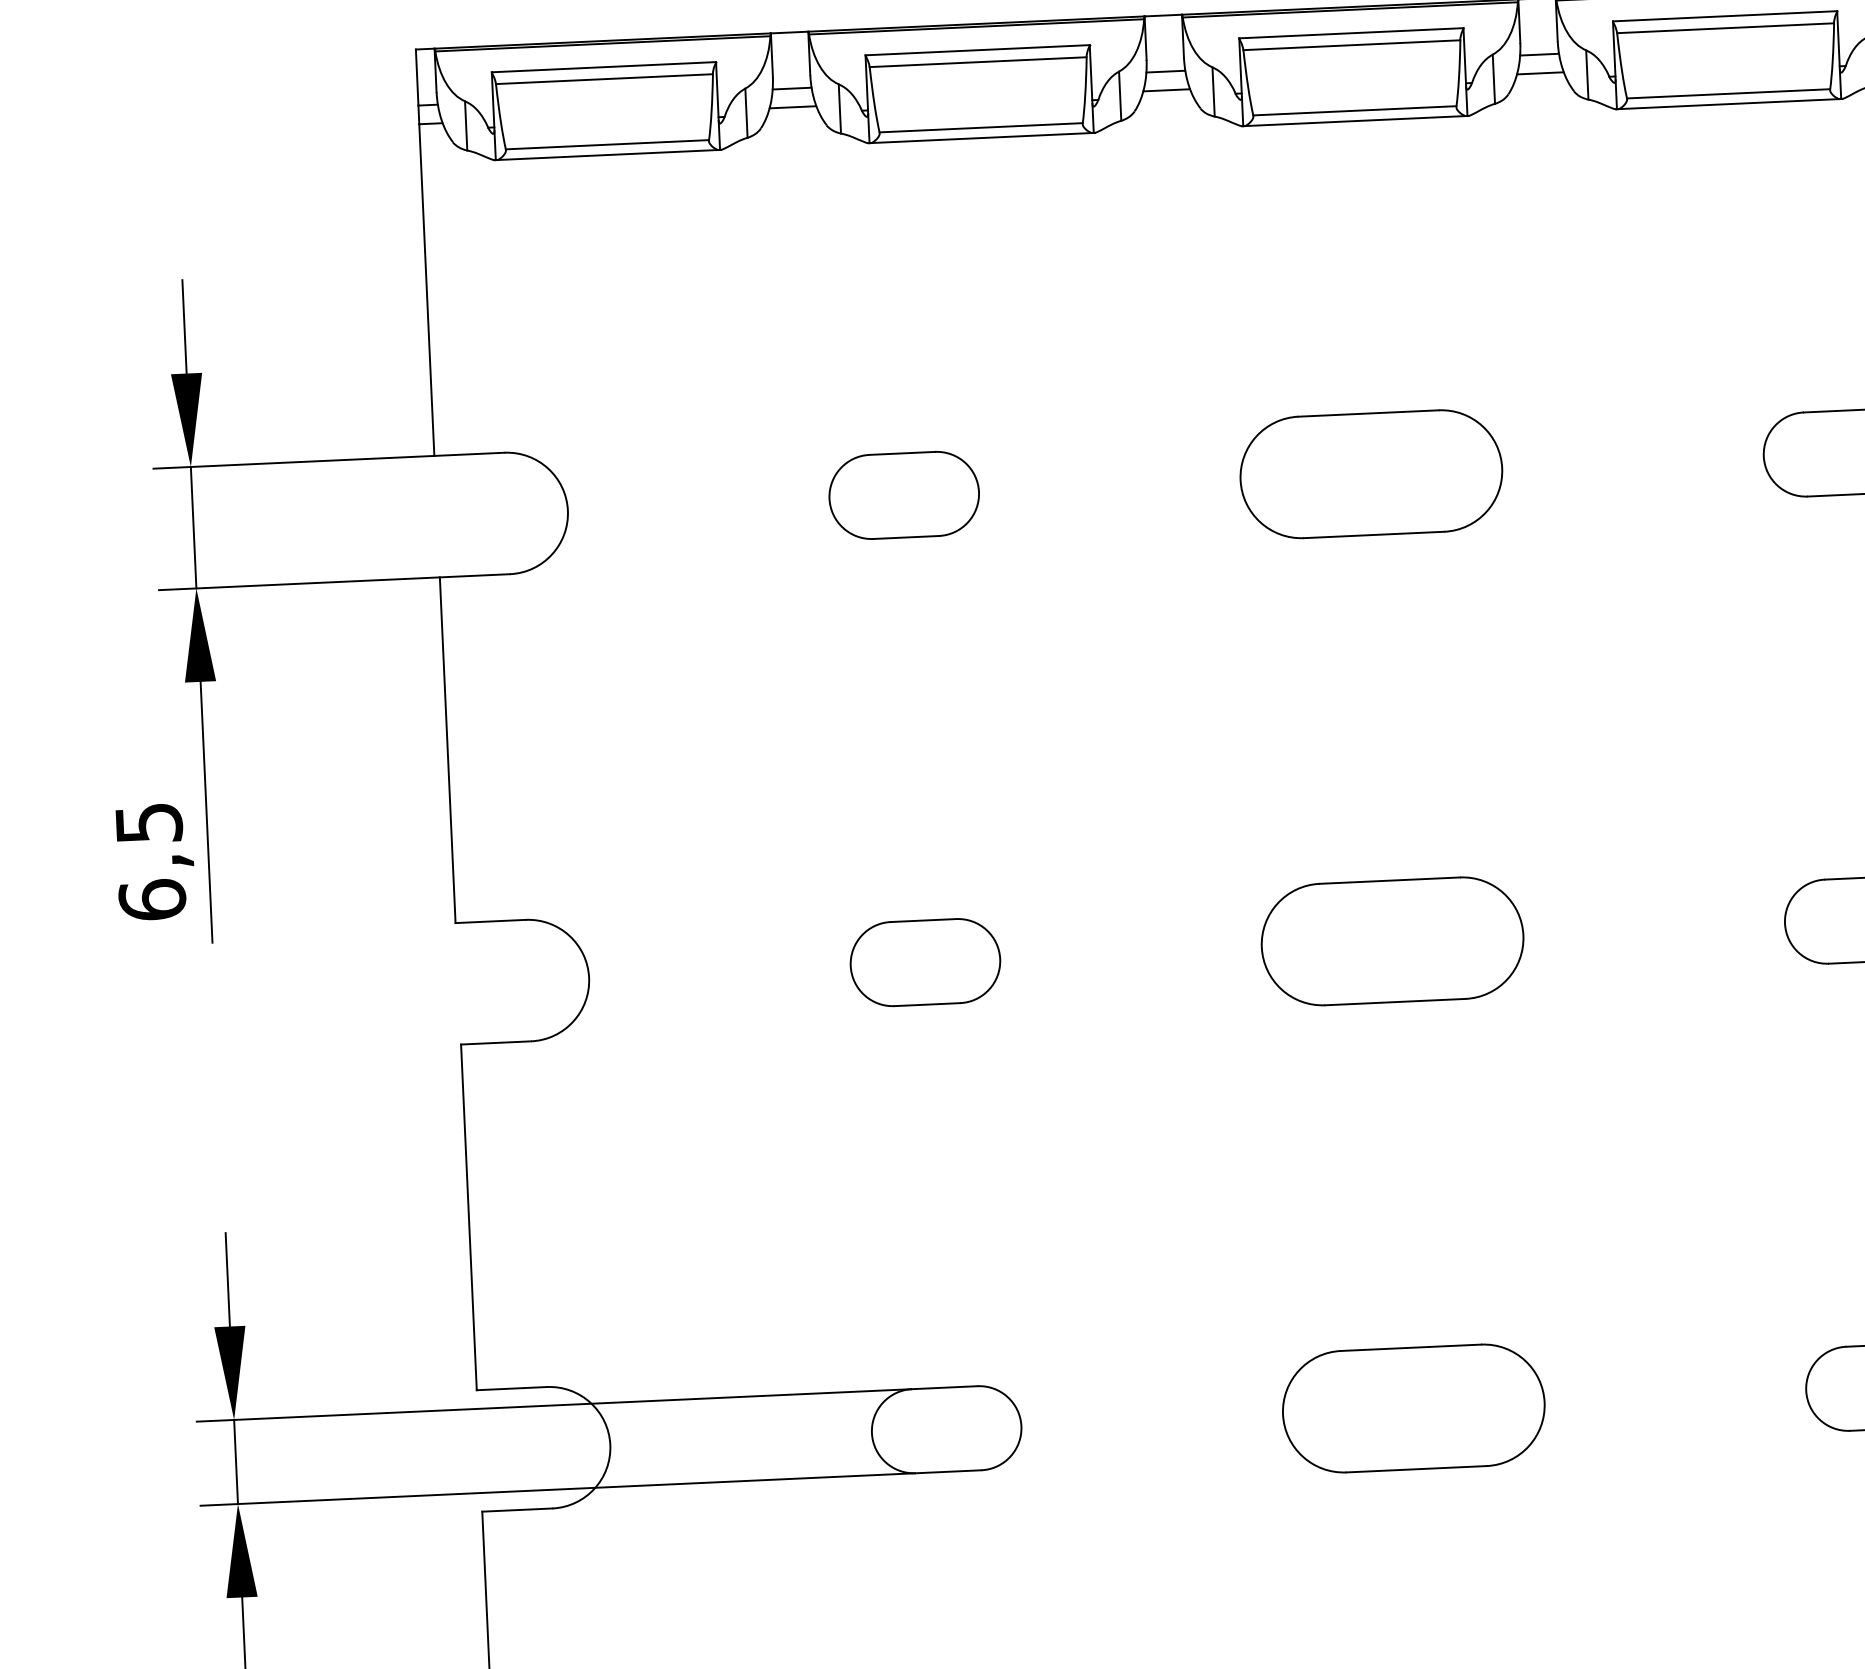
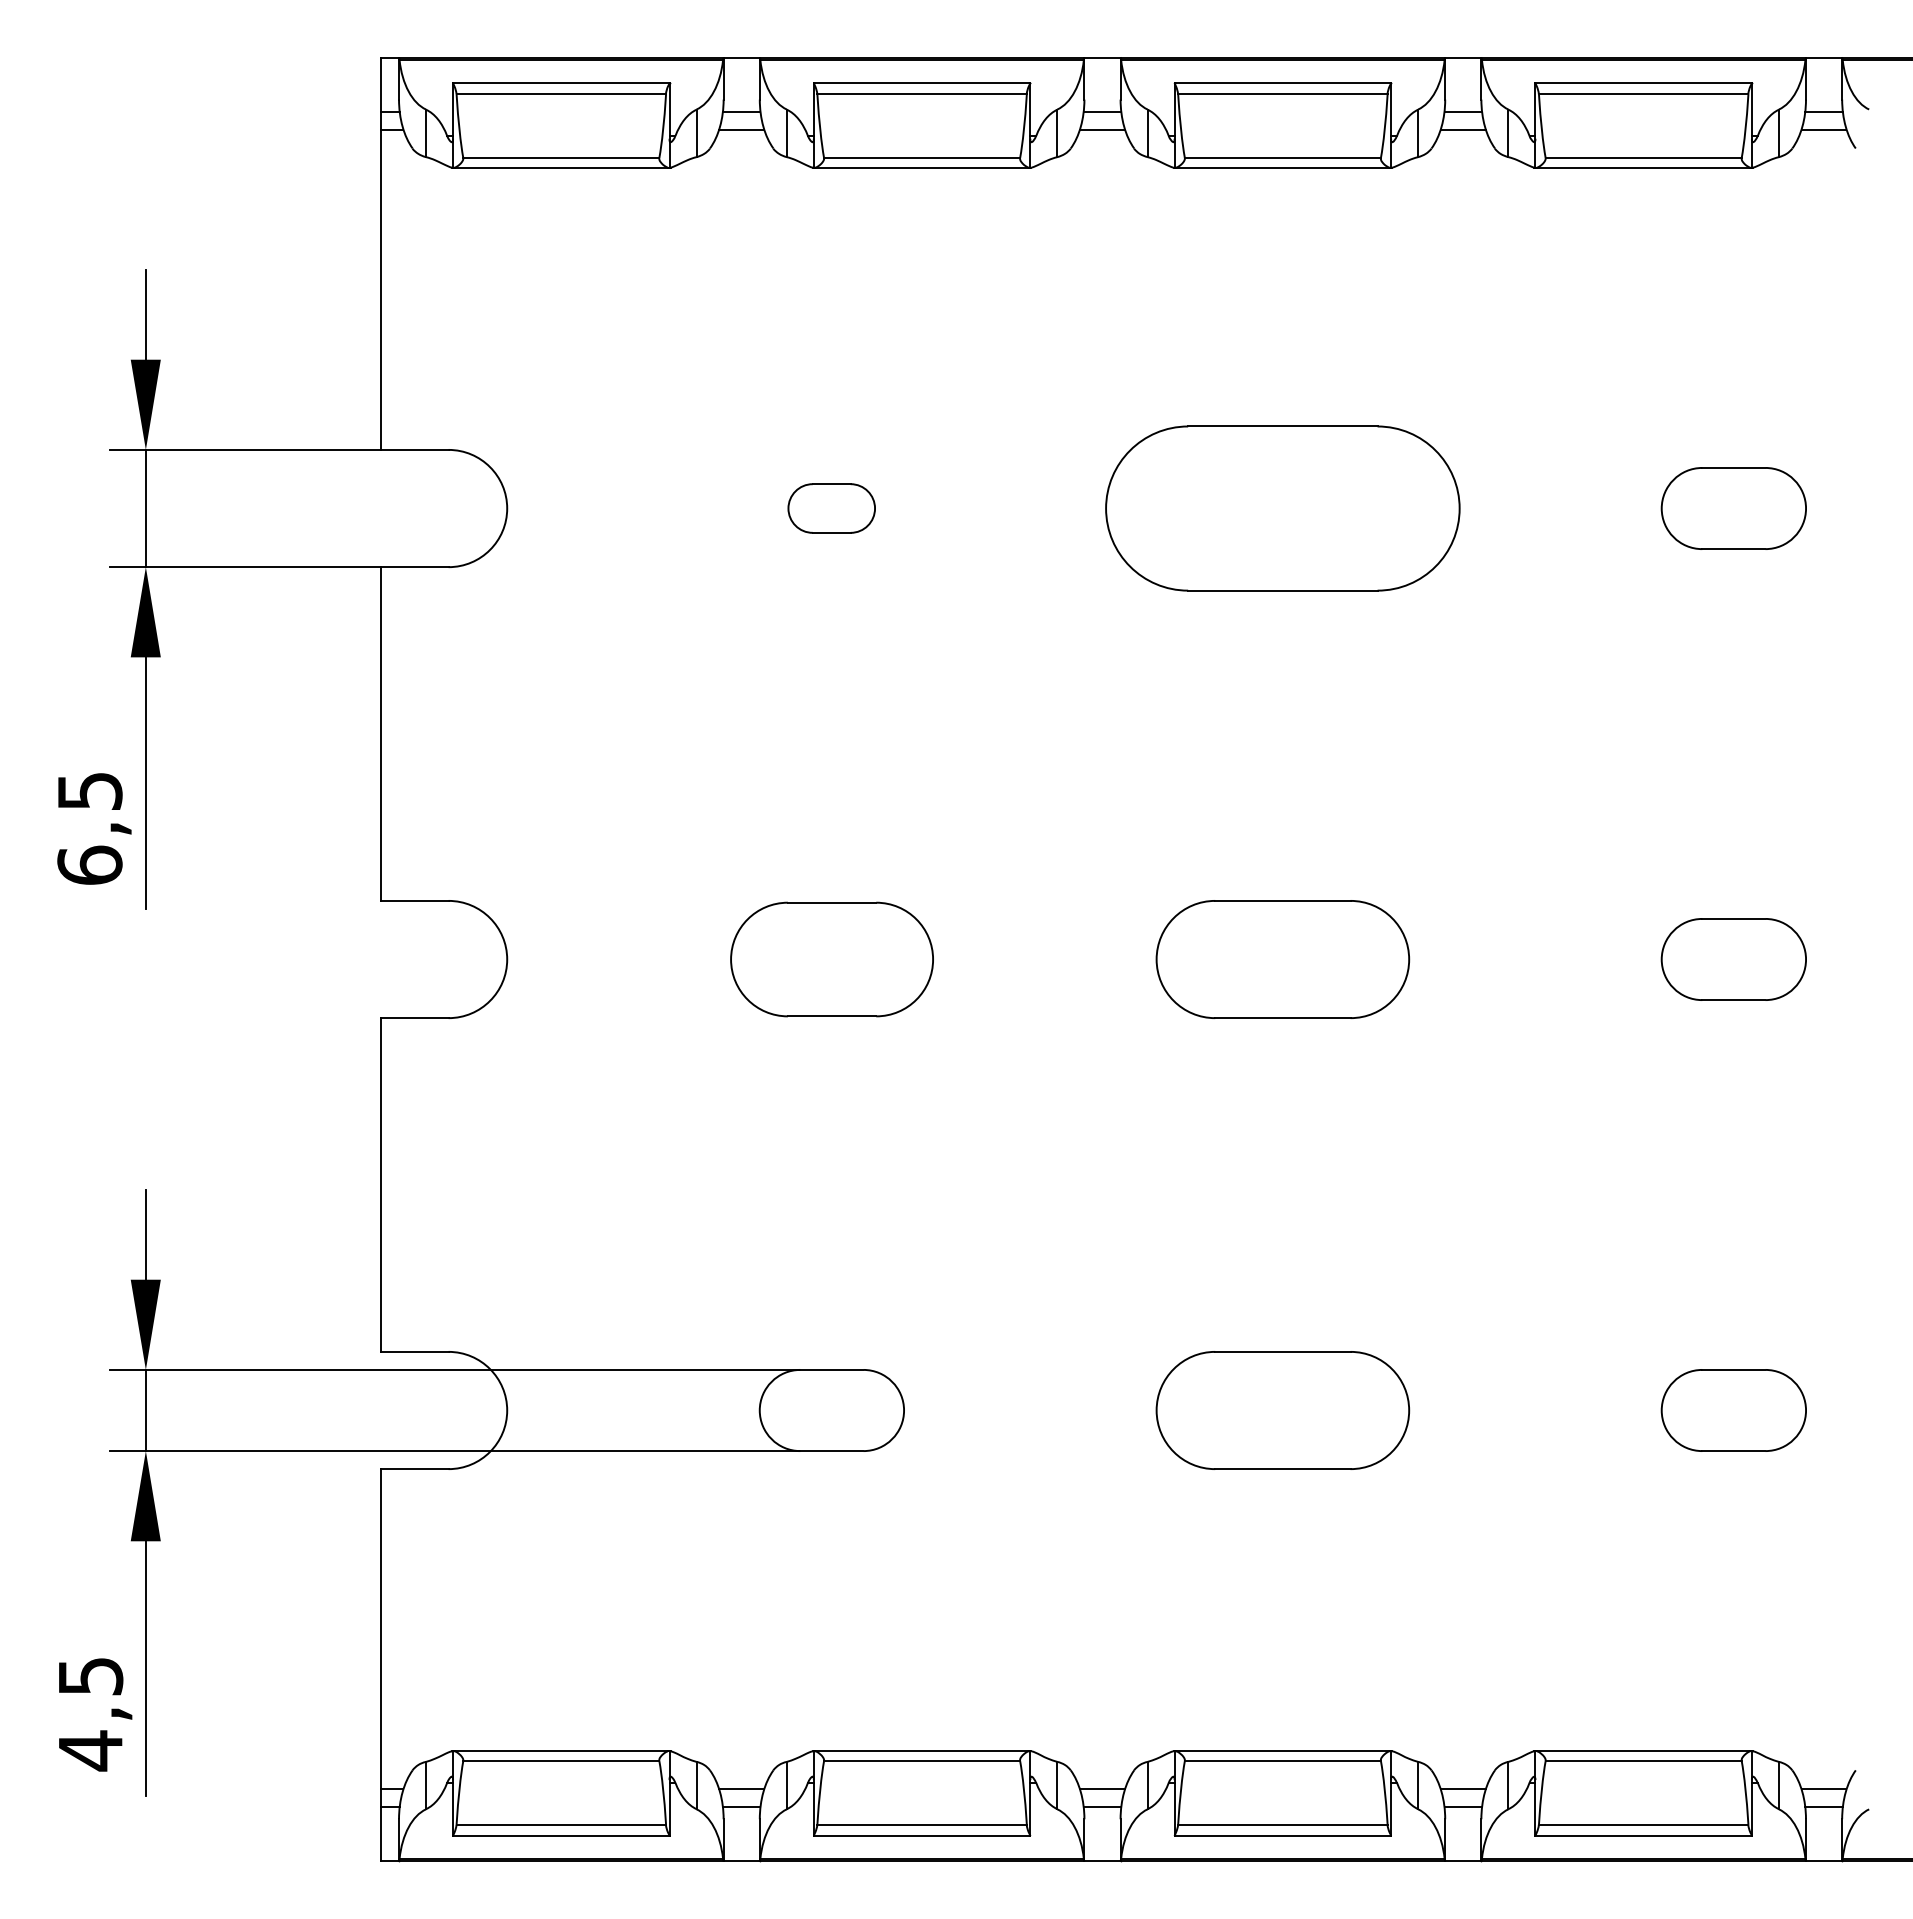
part: (1370, 474) -> (1282, 508), size x1.4
part: (903, 495) -> (831, 508), size x0.6
part: (925, 962) -> (831, 959), size x1.4

